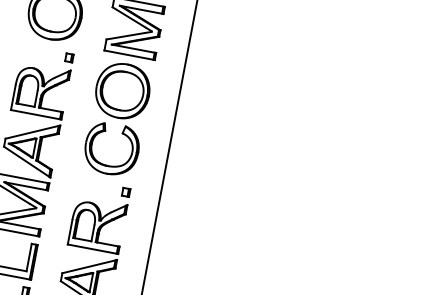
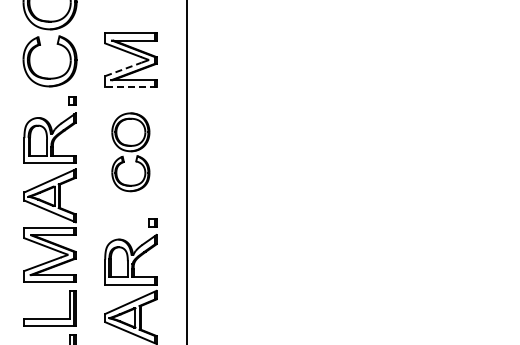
line: (125, 36) -> (123, 69), solid -> dashed
line: (129, 55) -> (130, 87), solid -> dashed
part: (117, 118) -> (130, 151), size x0.7

